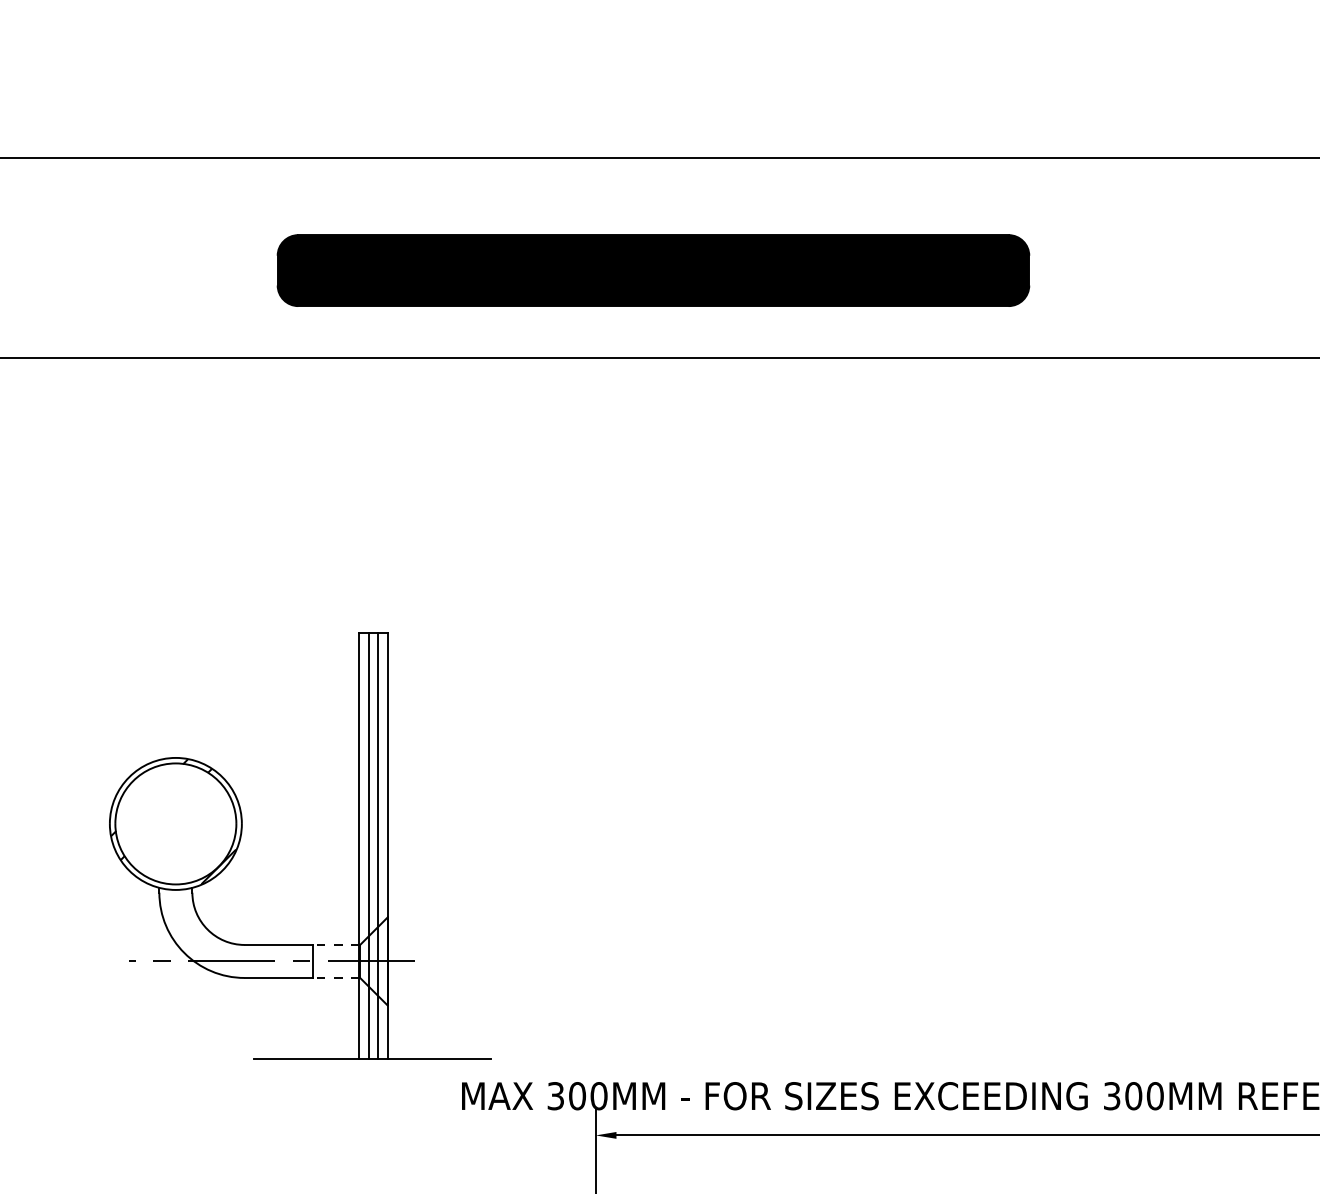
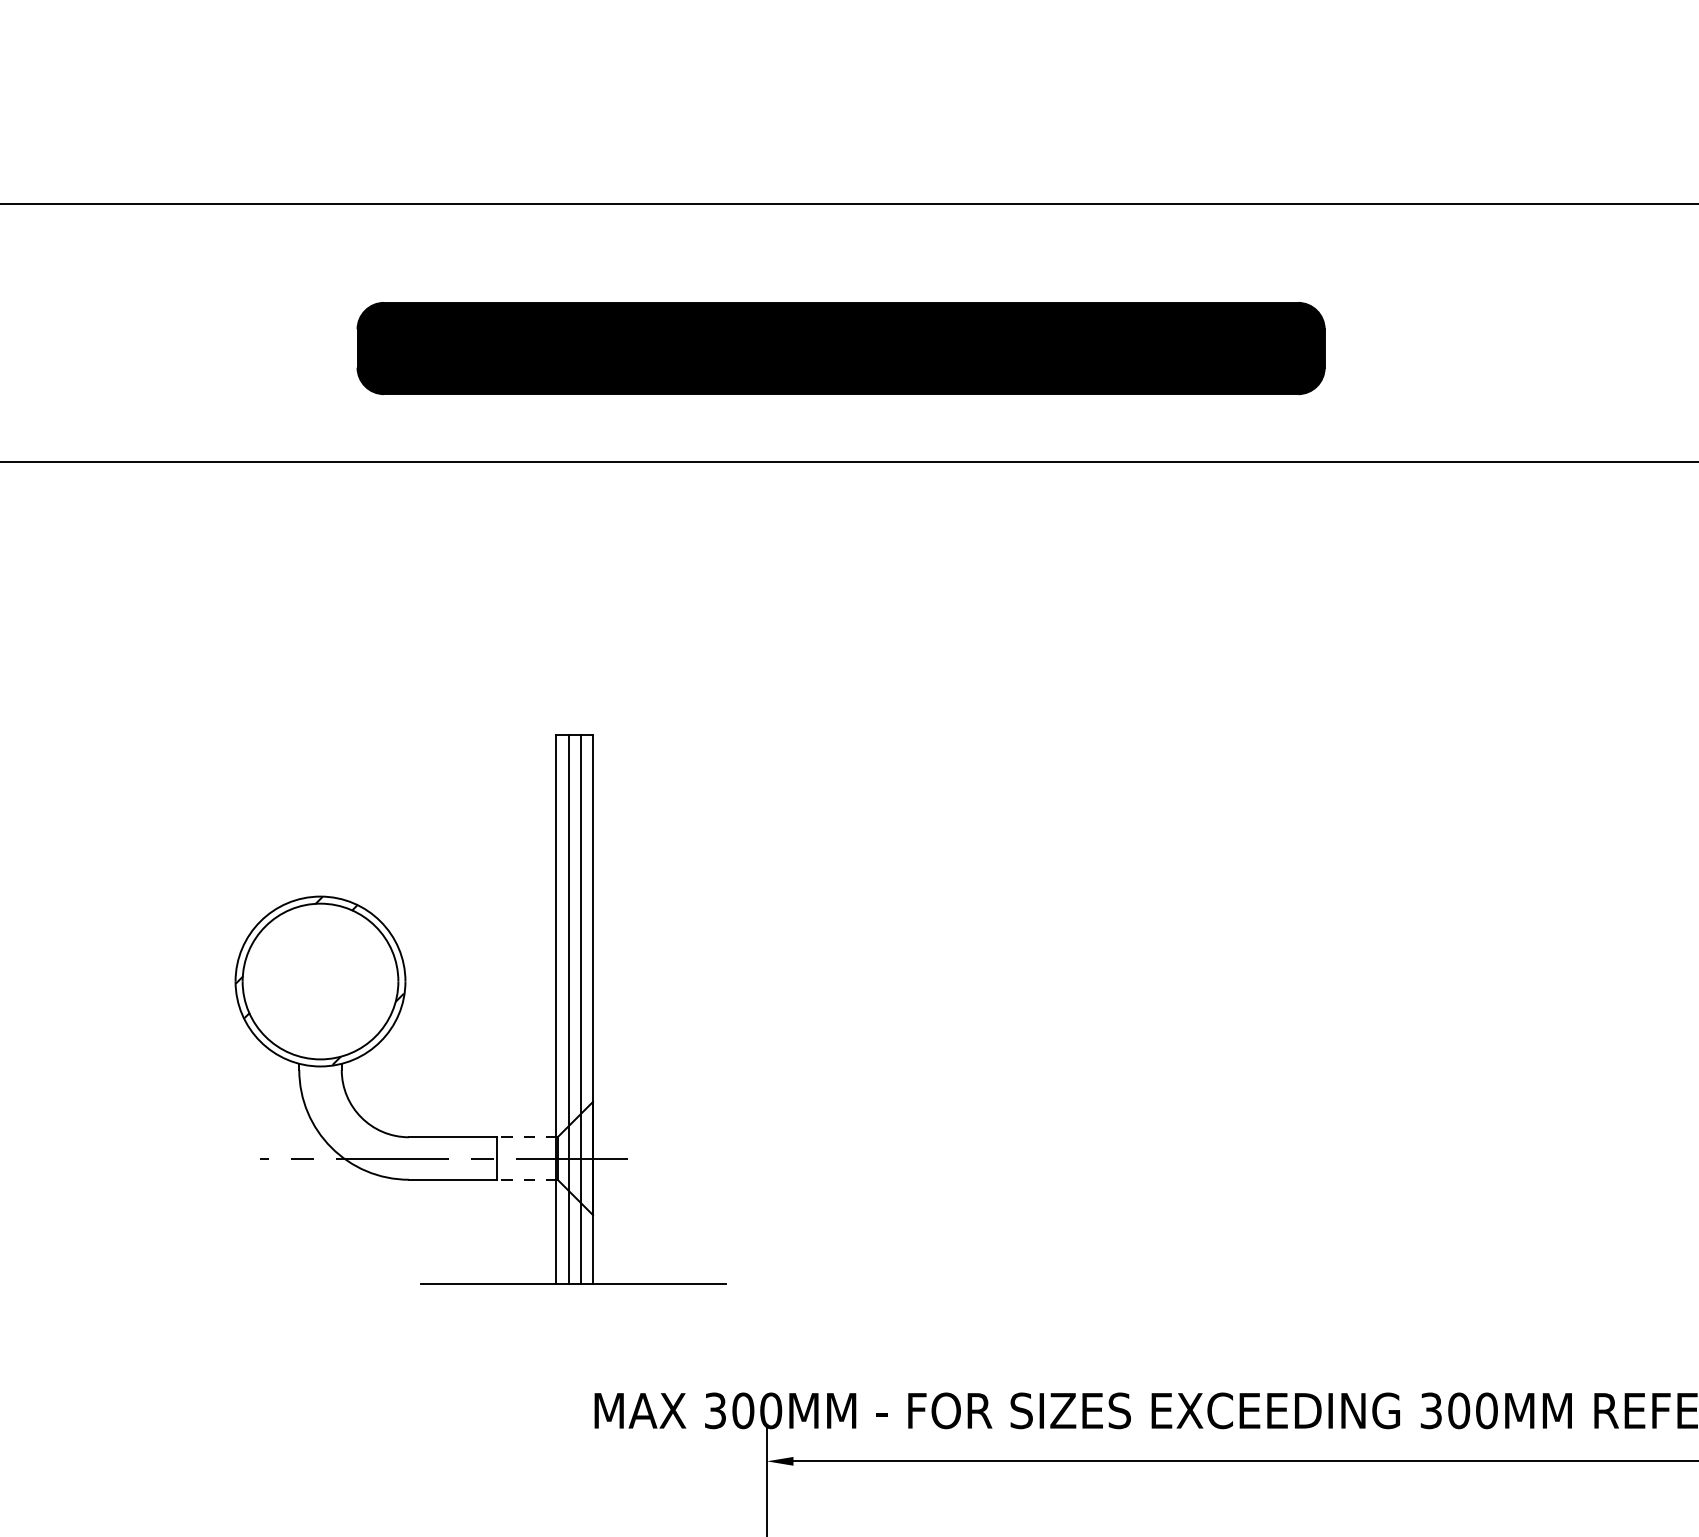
part: (358, 845) -> (555, 1009), moved

